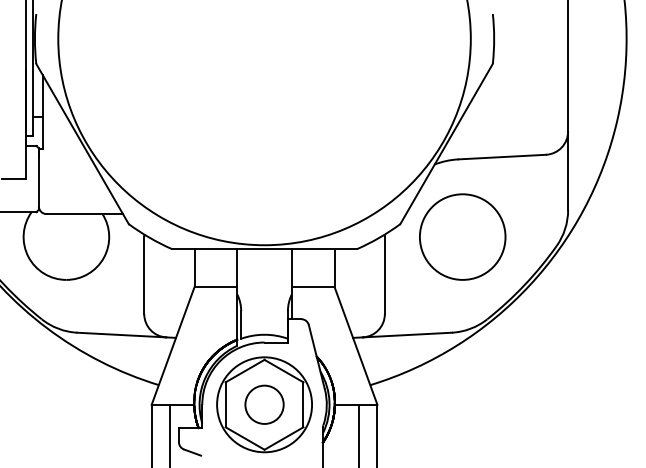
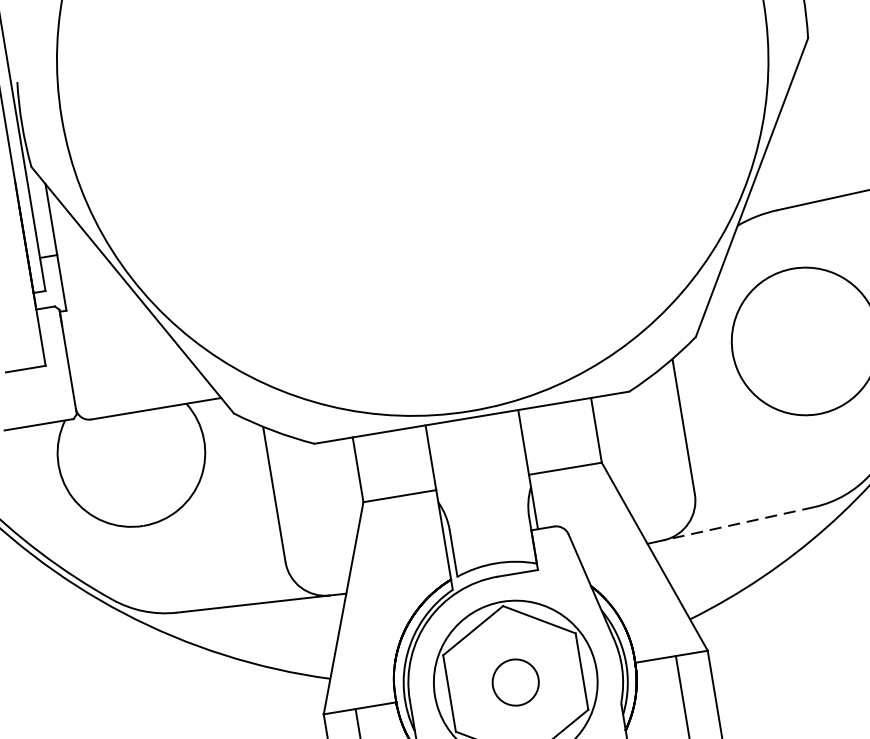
line: (407, 335) -> (739, 524), solid -> dashed
circle: (264, 404) -> (515, 682), size x0.7

